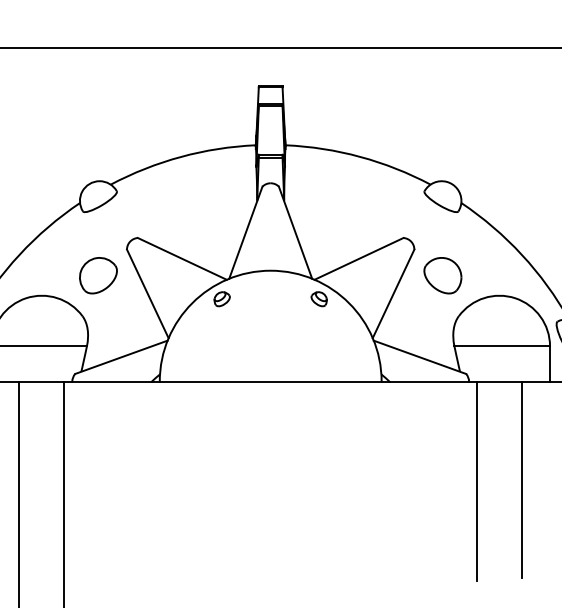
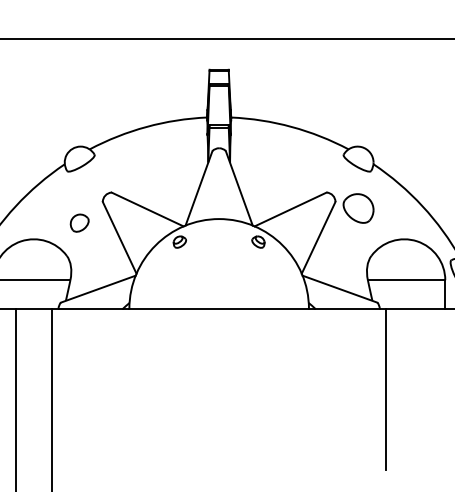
part: (98, 275) -> (79, 222), size x0.6
part: (442, 275) -> (358, 208), moved
line: (521, 479) -> (422, 388), removed

